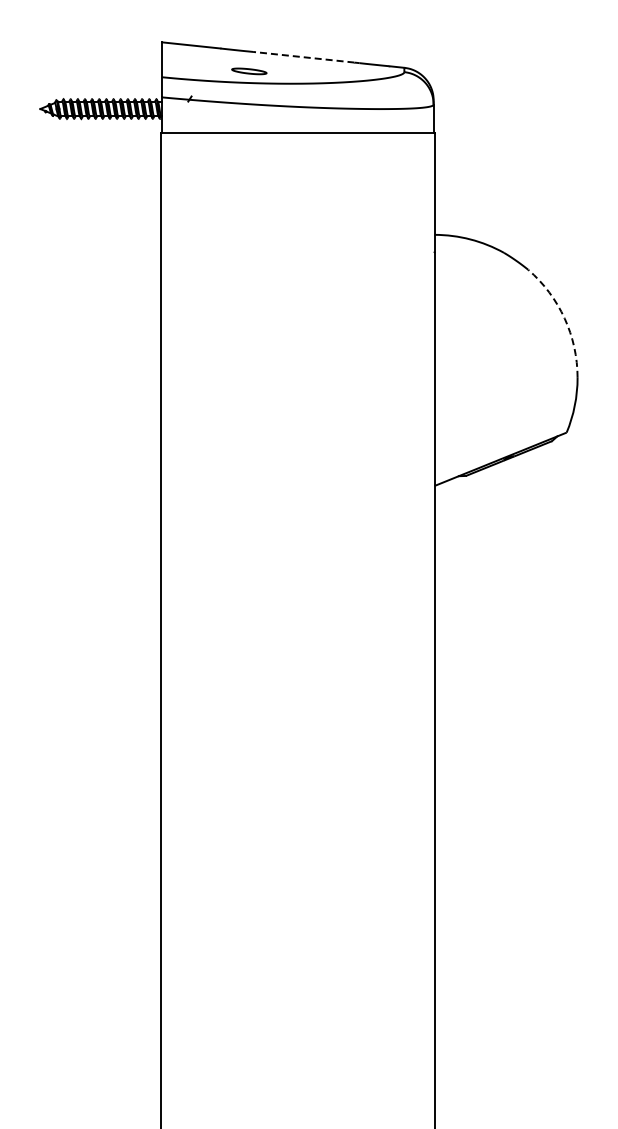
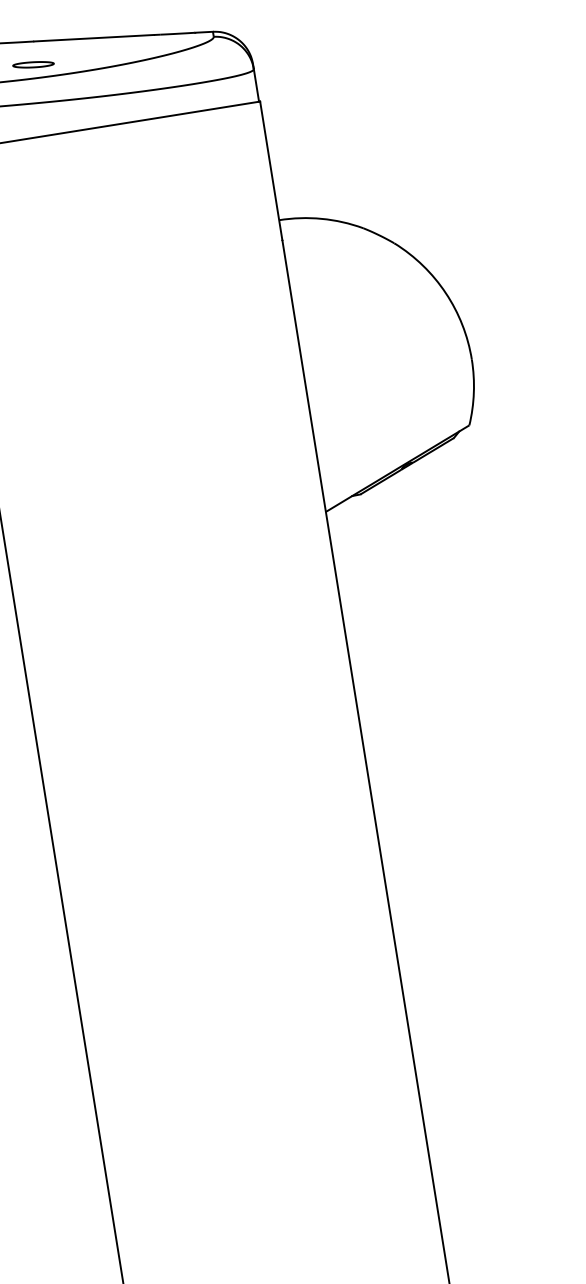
line: (303, 57) -> (93, 38), dashed -> solid
arc: (564, 318) -> (445, 293), dashed -> solid

